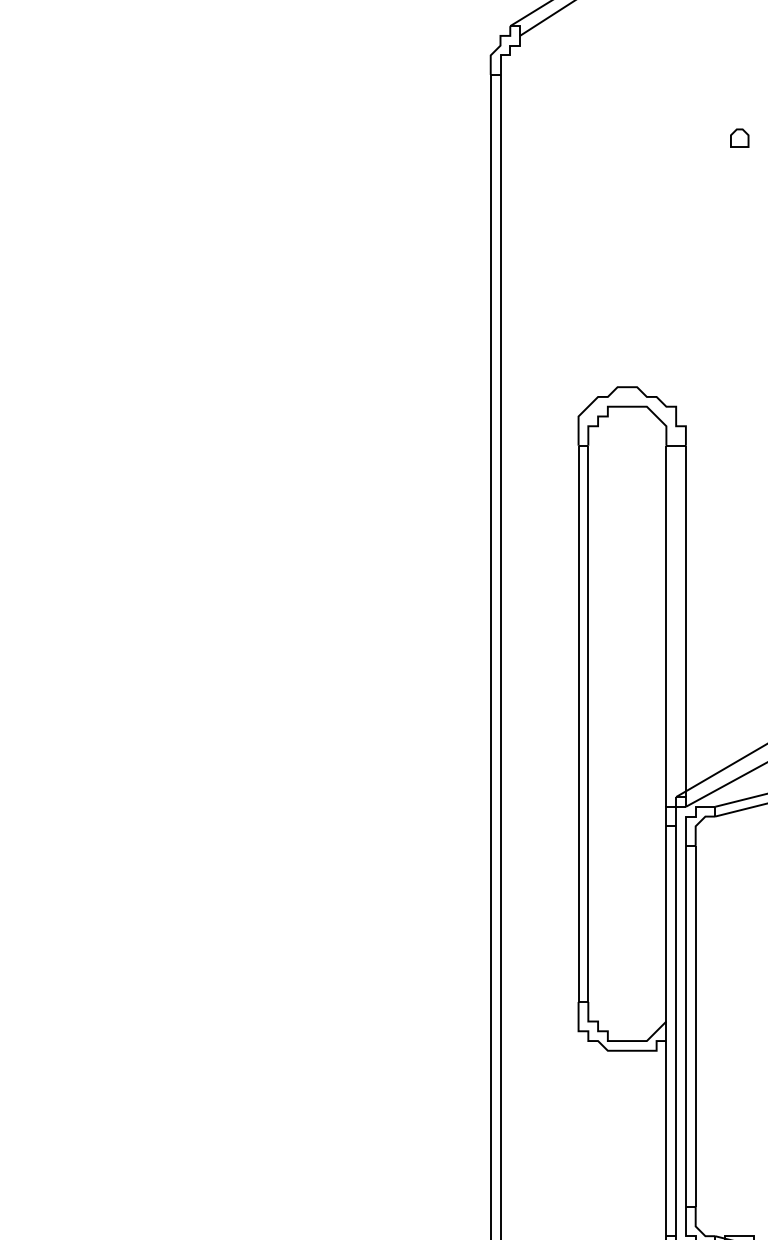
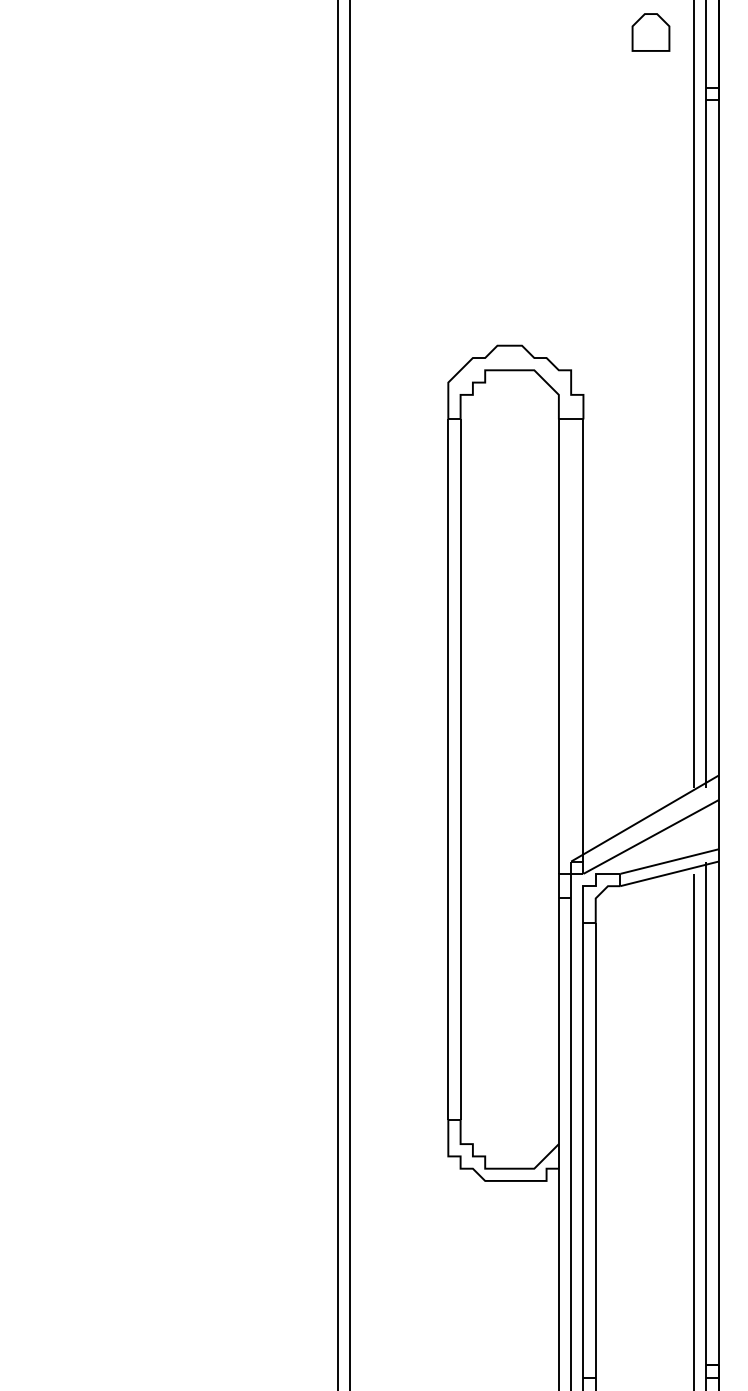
part: (739, 137) -> (650, 31), size x1.67

